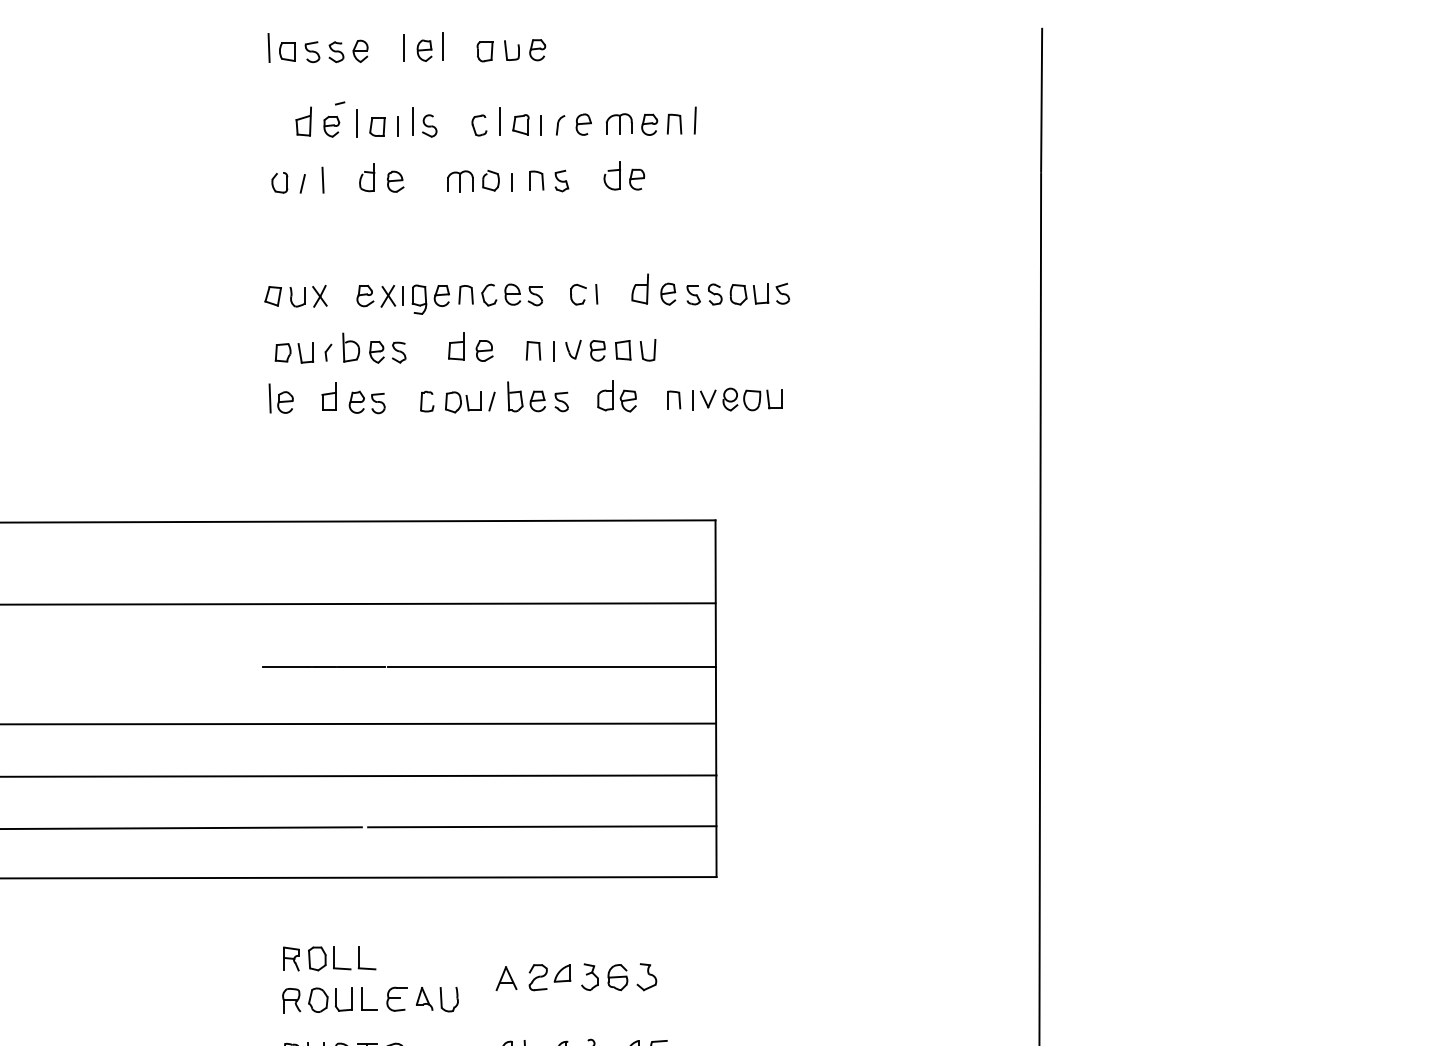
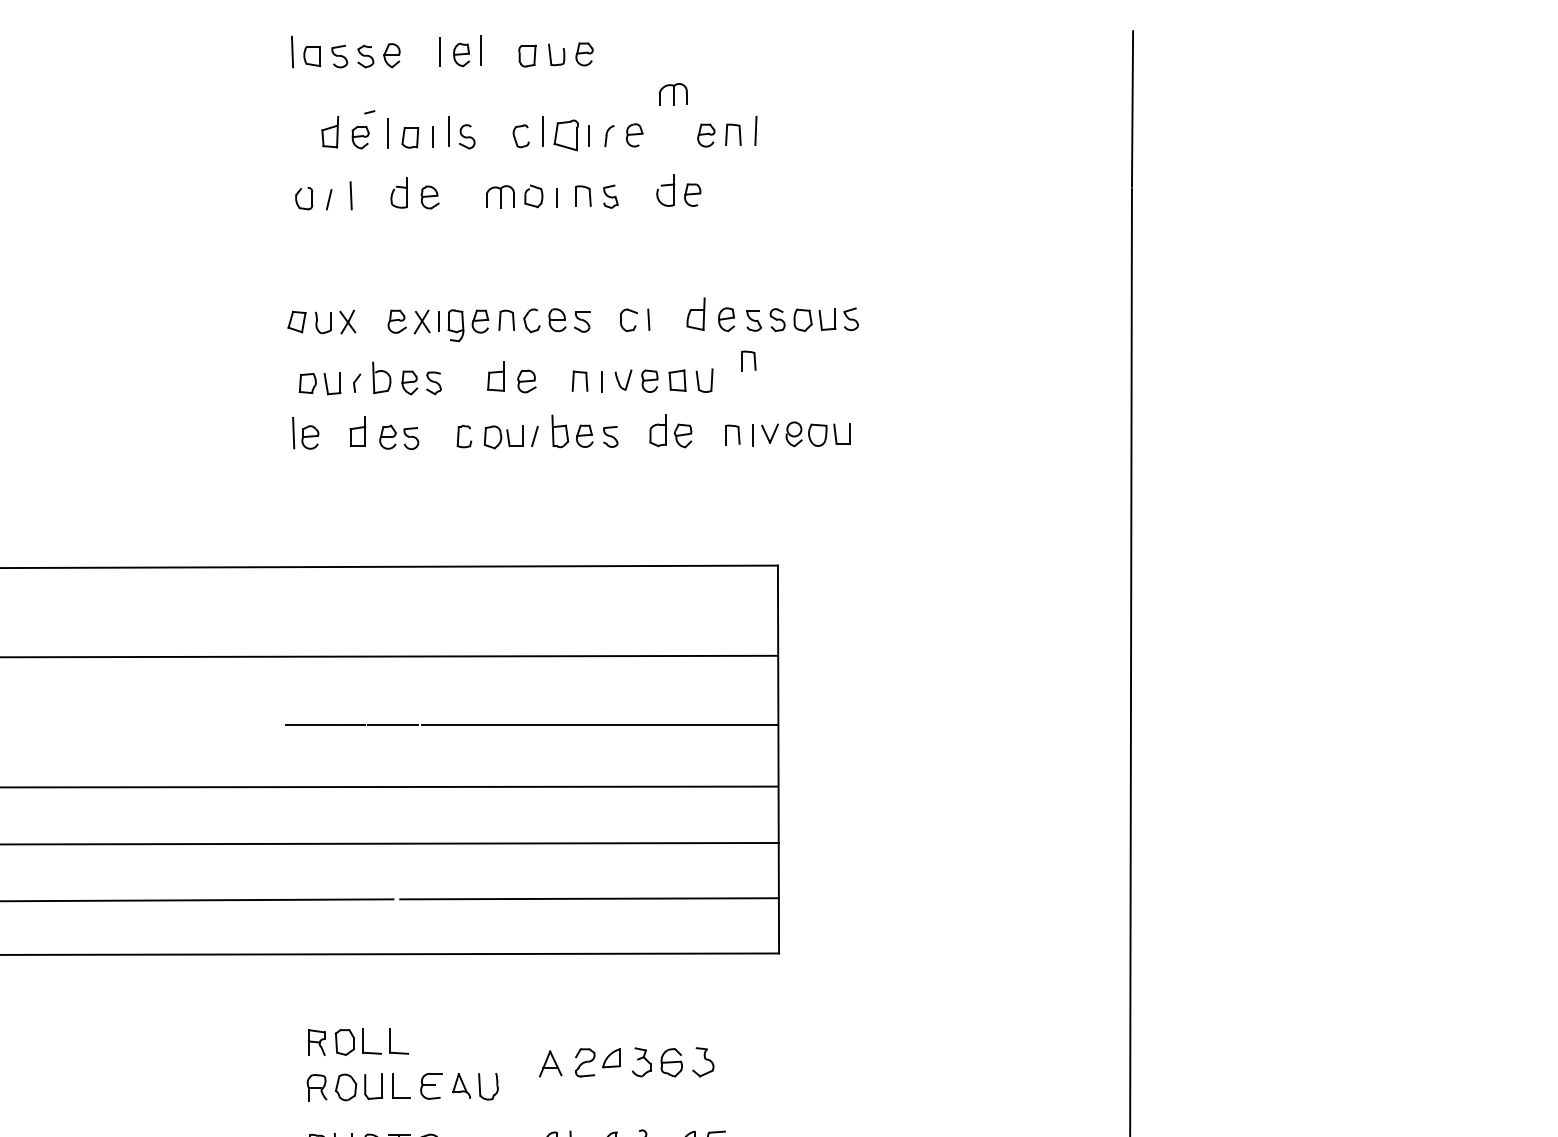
part: (618, 123) -> (672, 94), moved
part: (521, 124) -> (566, 135), size x1.4
part: (688, 331) -> (748, 360), added

